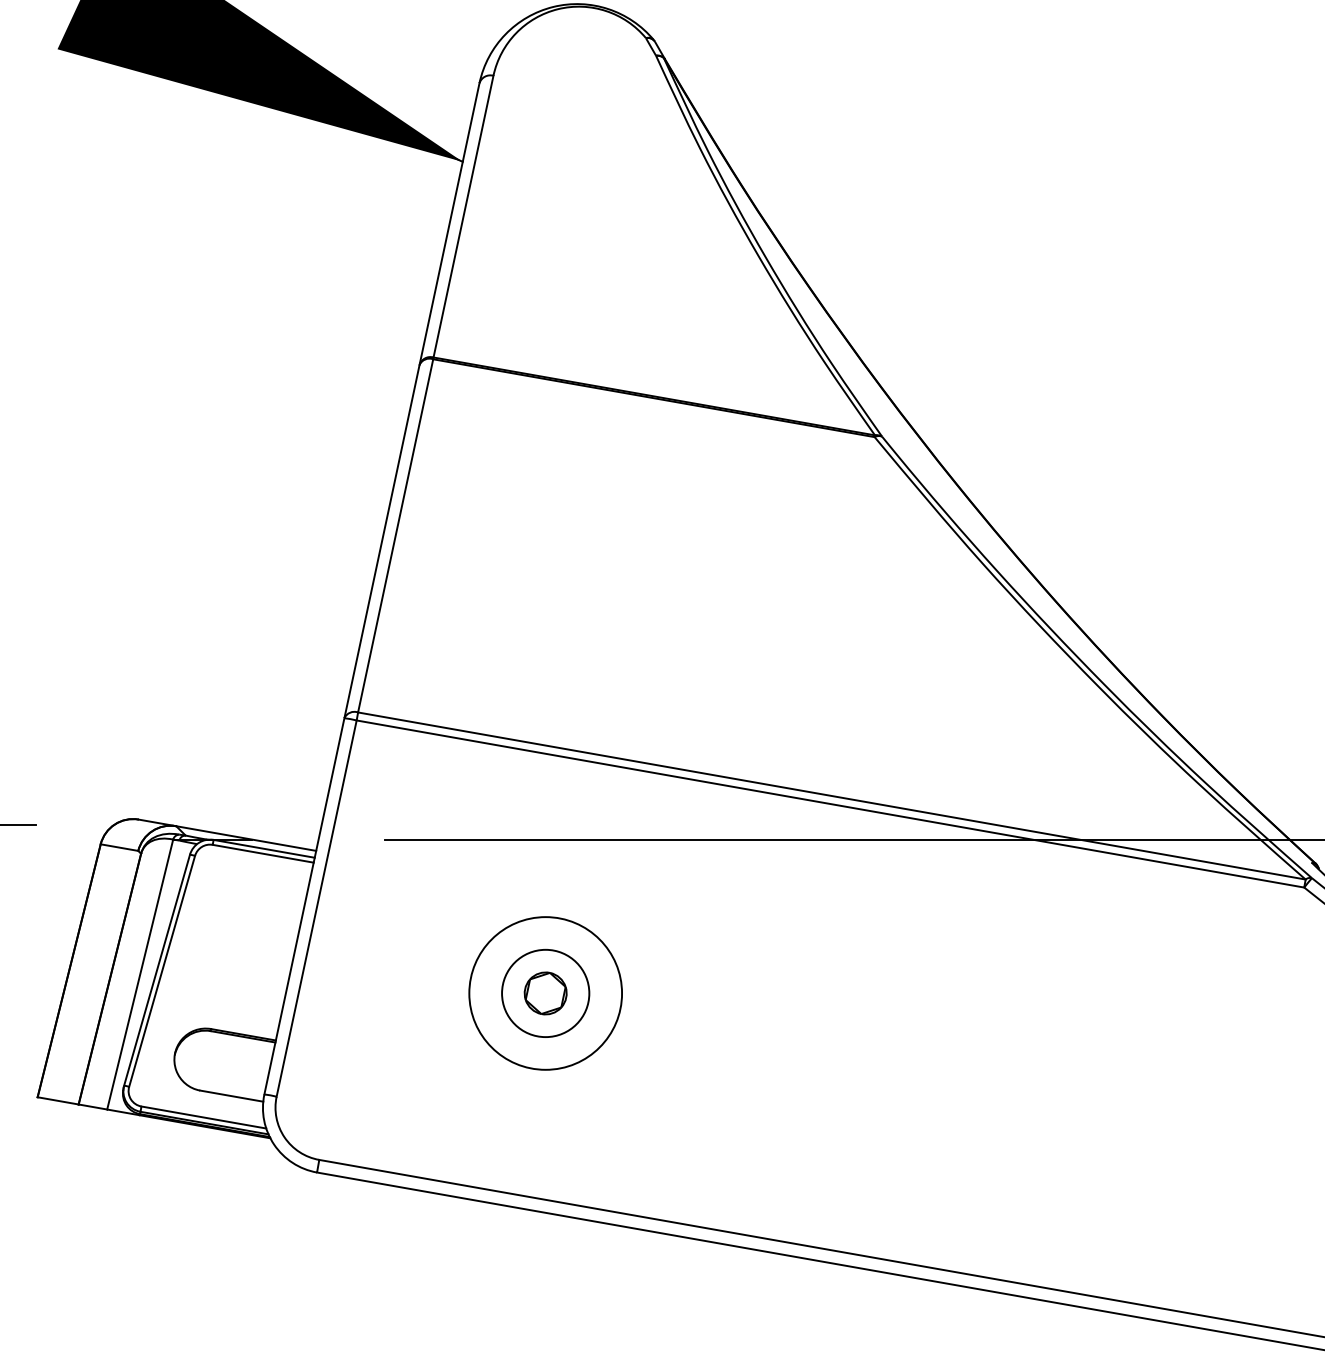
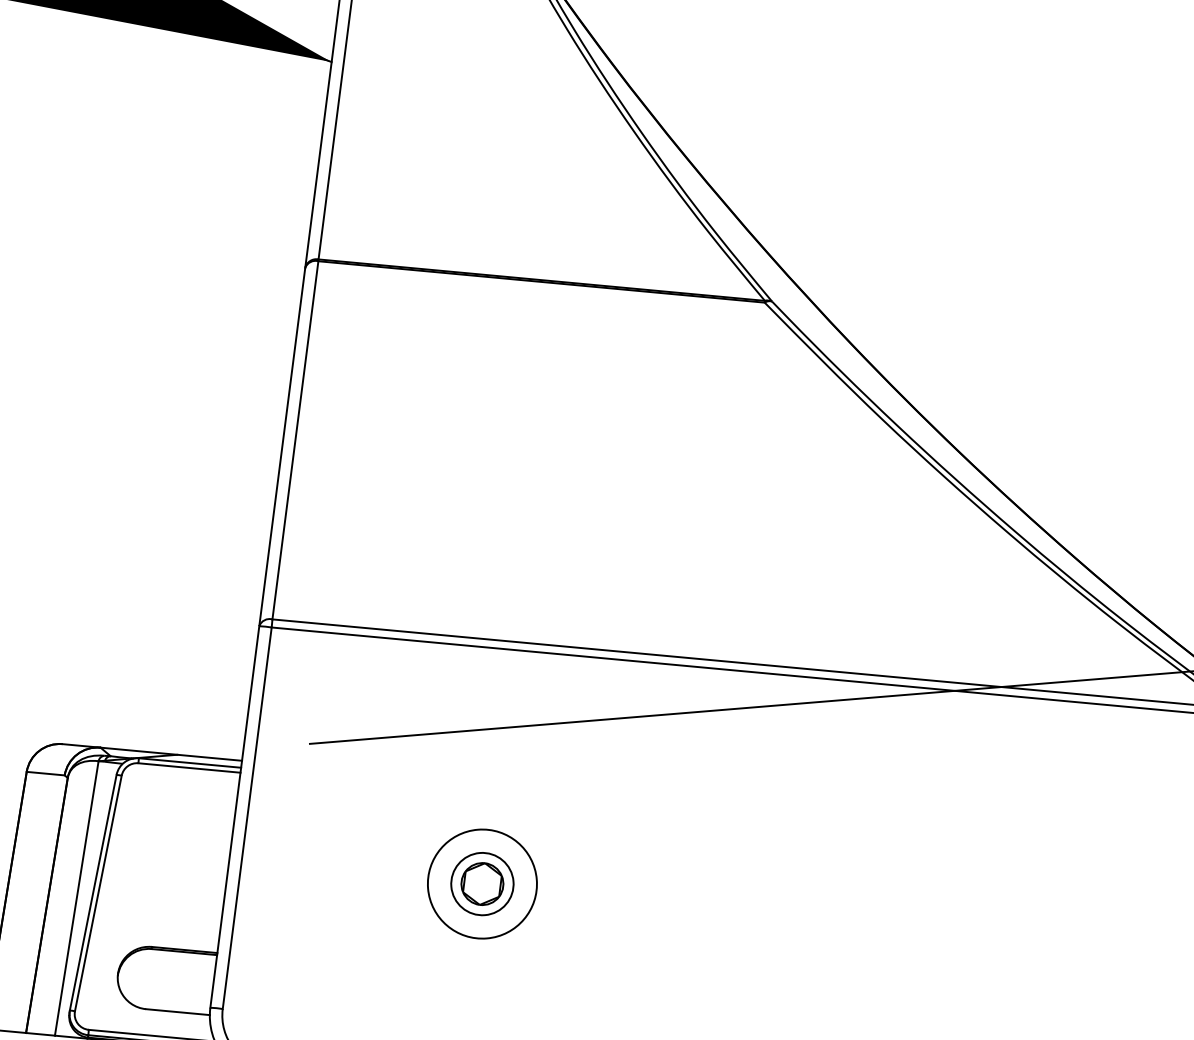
circle: (545, 993) -> (482, 884), size x0.71
circle: (545, 993) -> (482, 884), size x0.71

